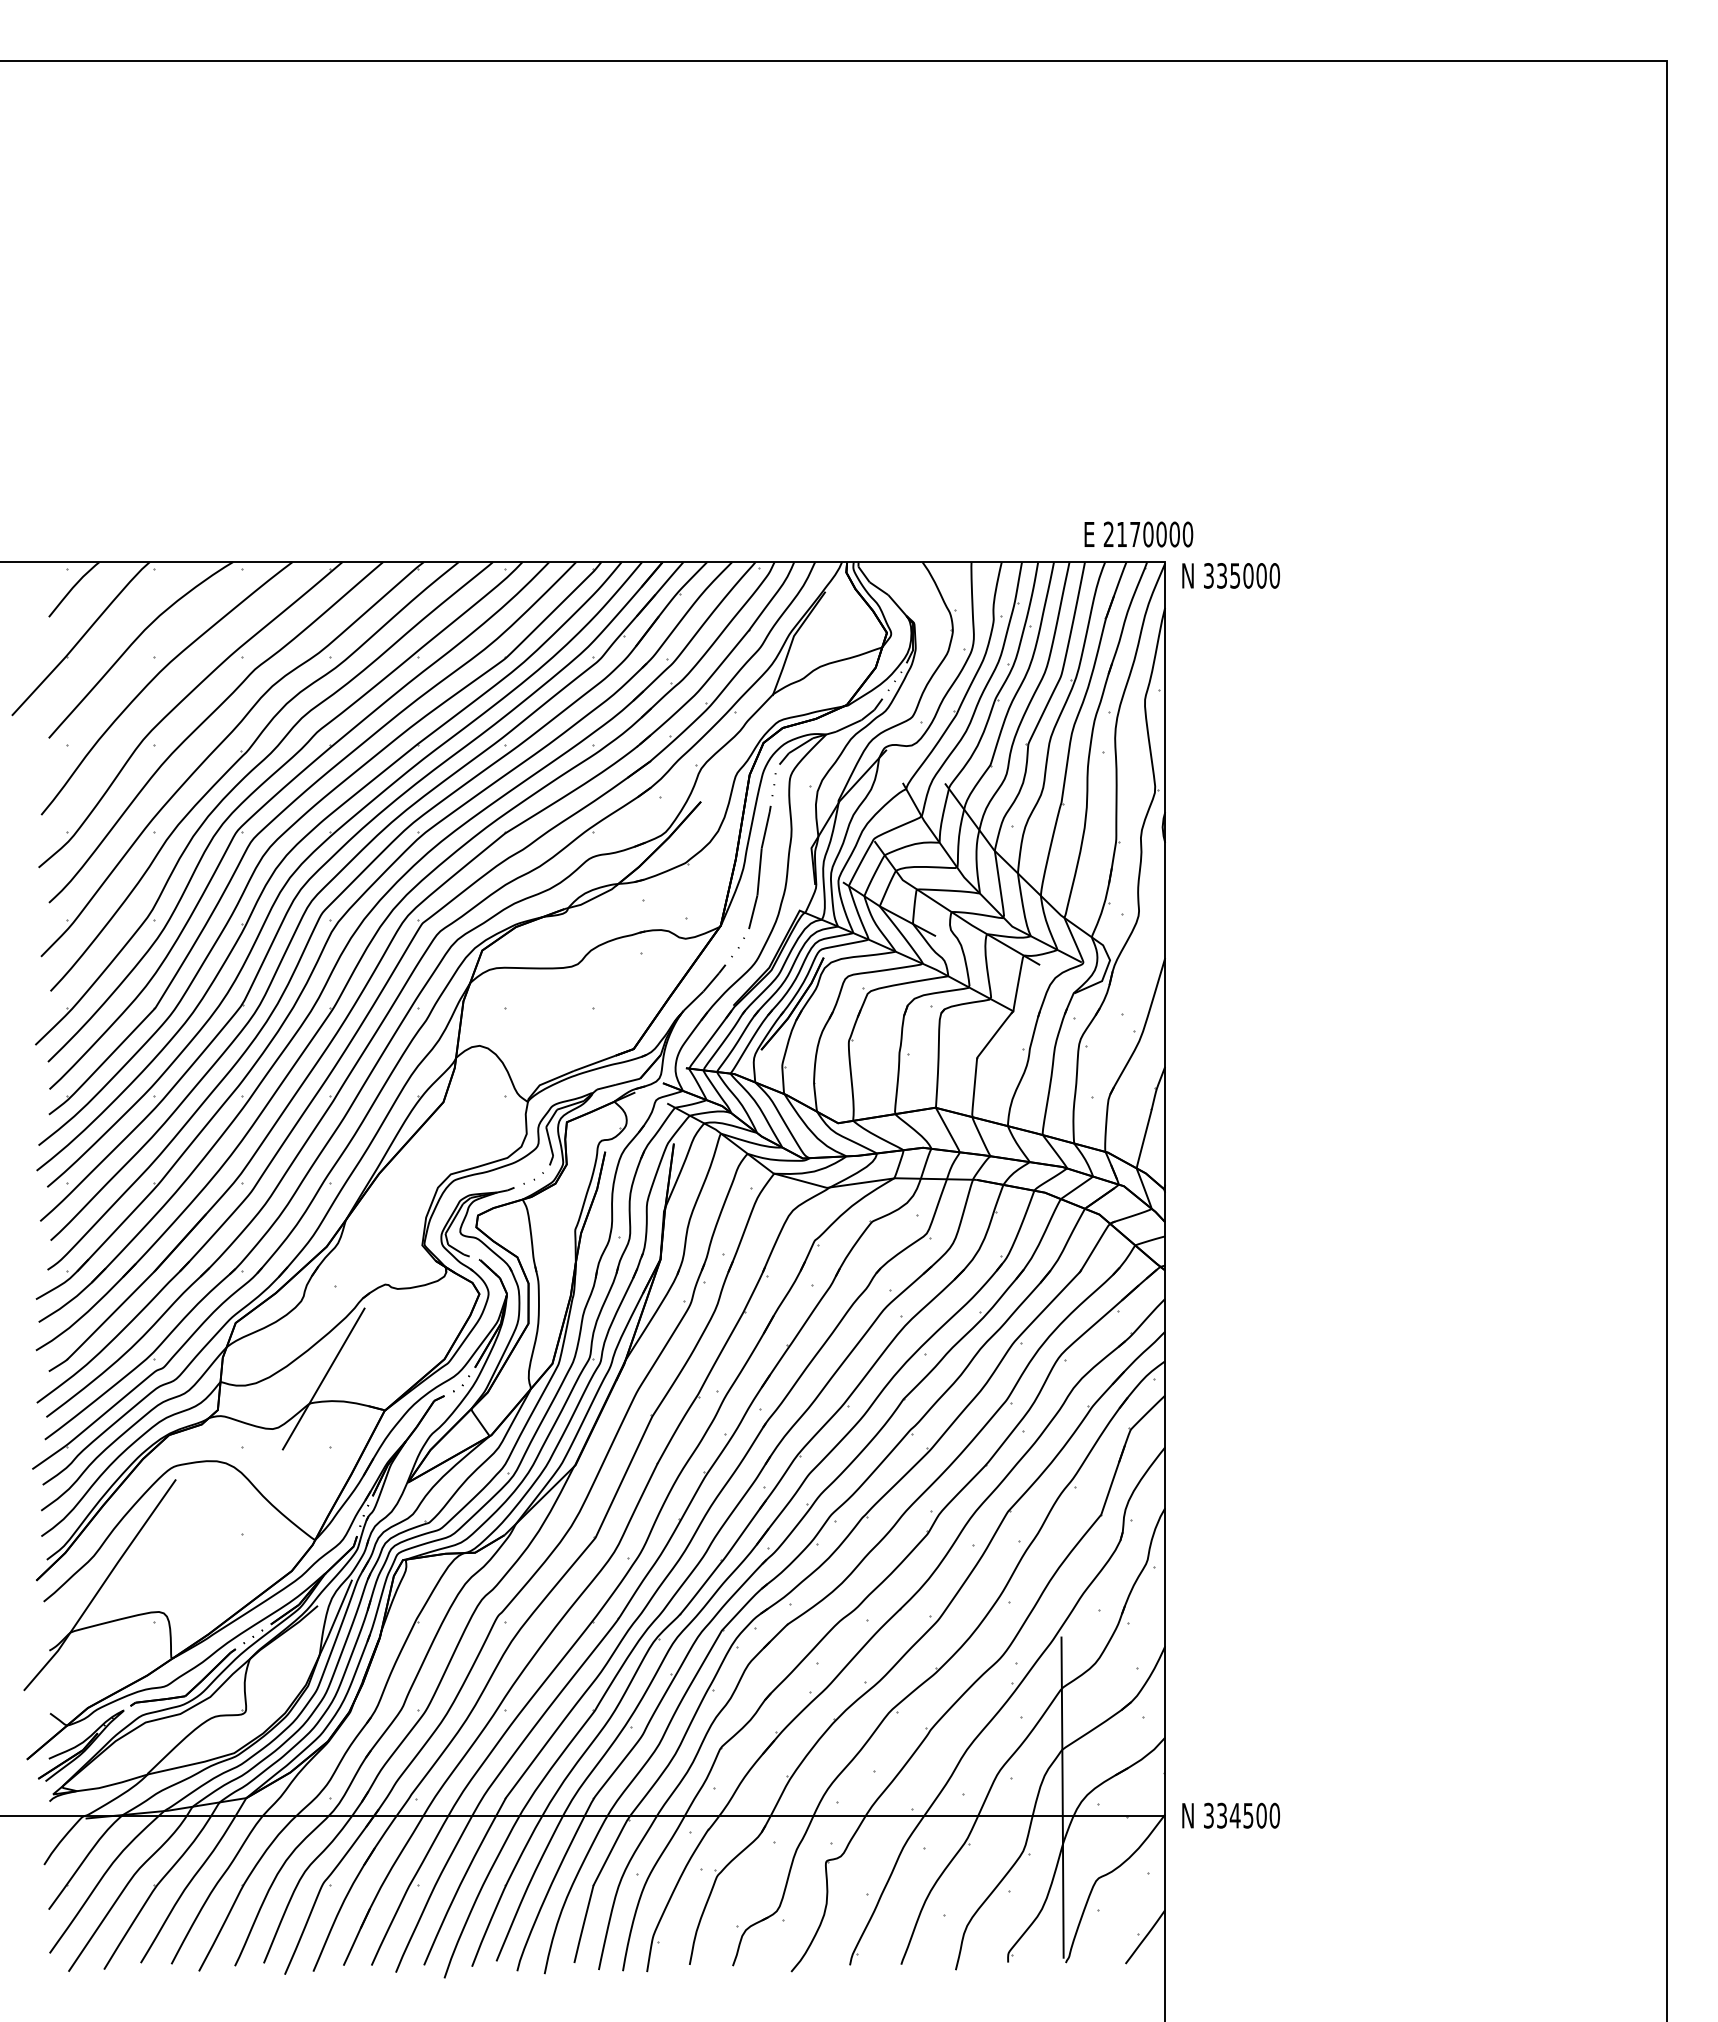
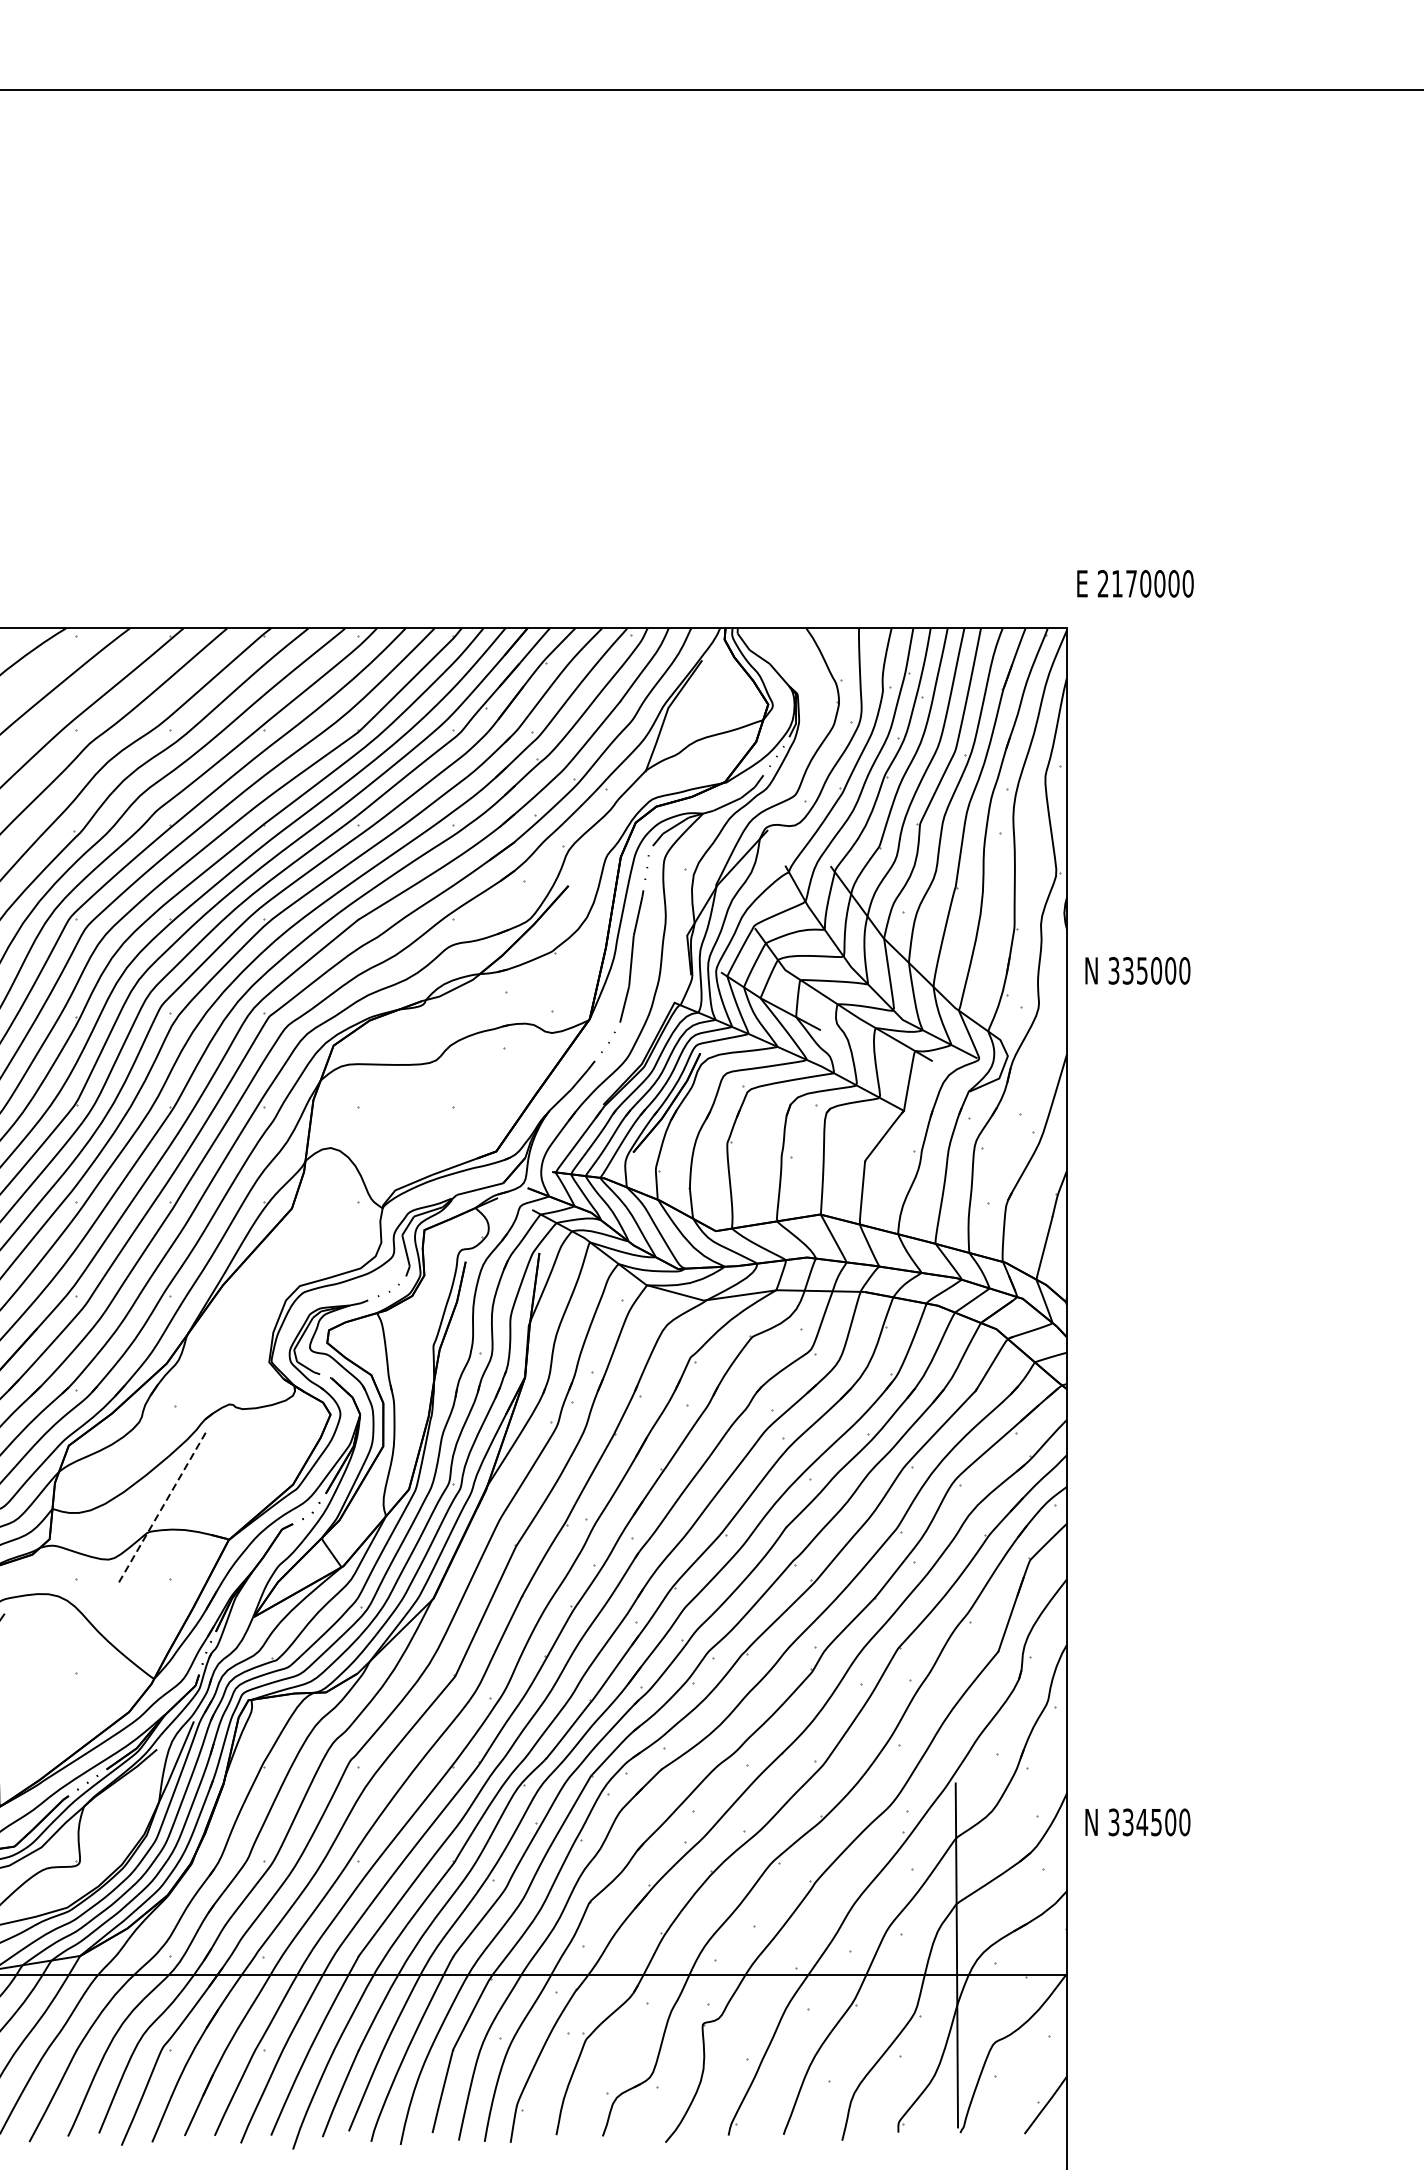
text: (1138, 534) -> (1135, 583), moved
text: (1230, 575) -> (1137, 970), moved
line: (324, 1378) -> (164, 1505), solid -> dashed
text: (1230, 1815) -> (1137, 1822), moved

